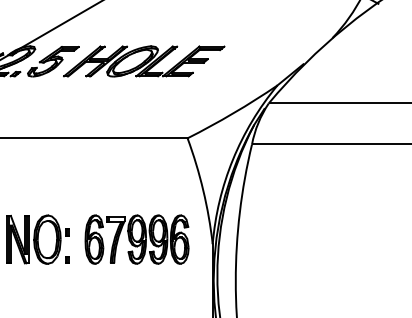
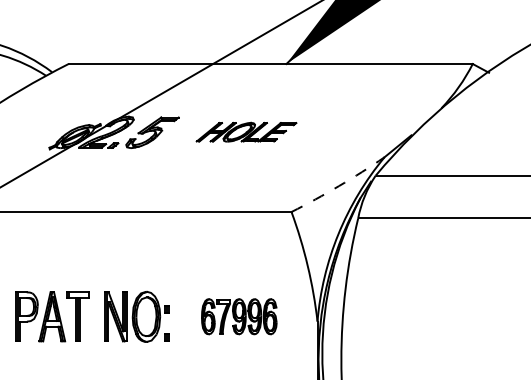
part: (144, 60) -> (246, 131), size x0.6
arc: (232, 113) -> (338, 186), solid -> dashed
part: (137, 239) -> (239, 316), size x0.7

